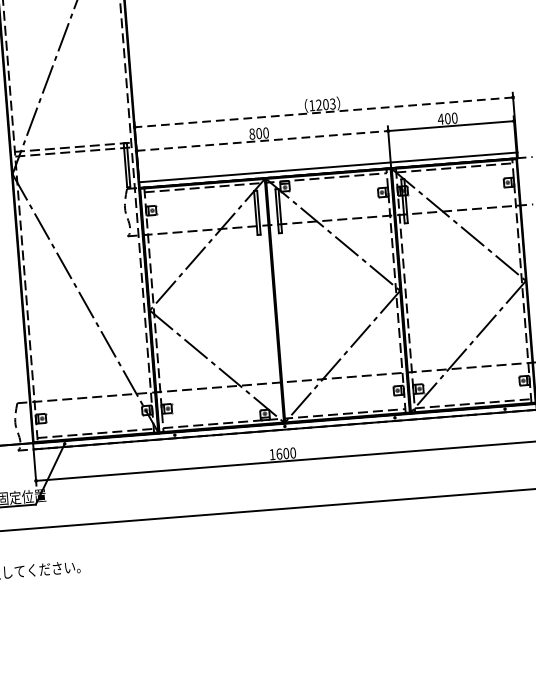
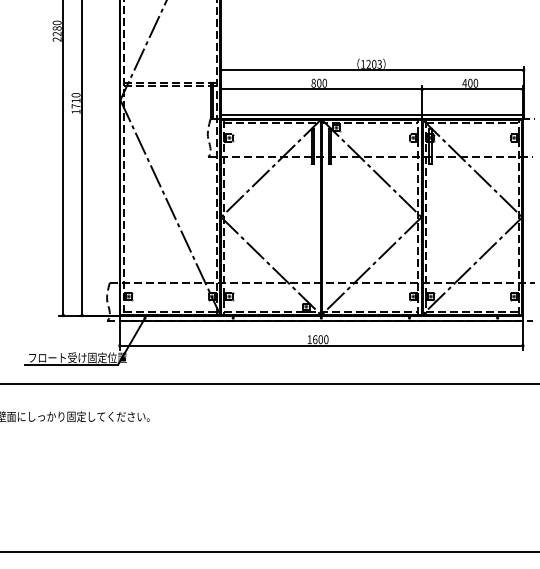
line: (323, 112) -> (371, 70), dashed -> solid
line: (262, 141) -> (321, 89), dashed -> solid

